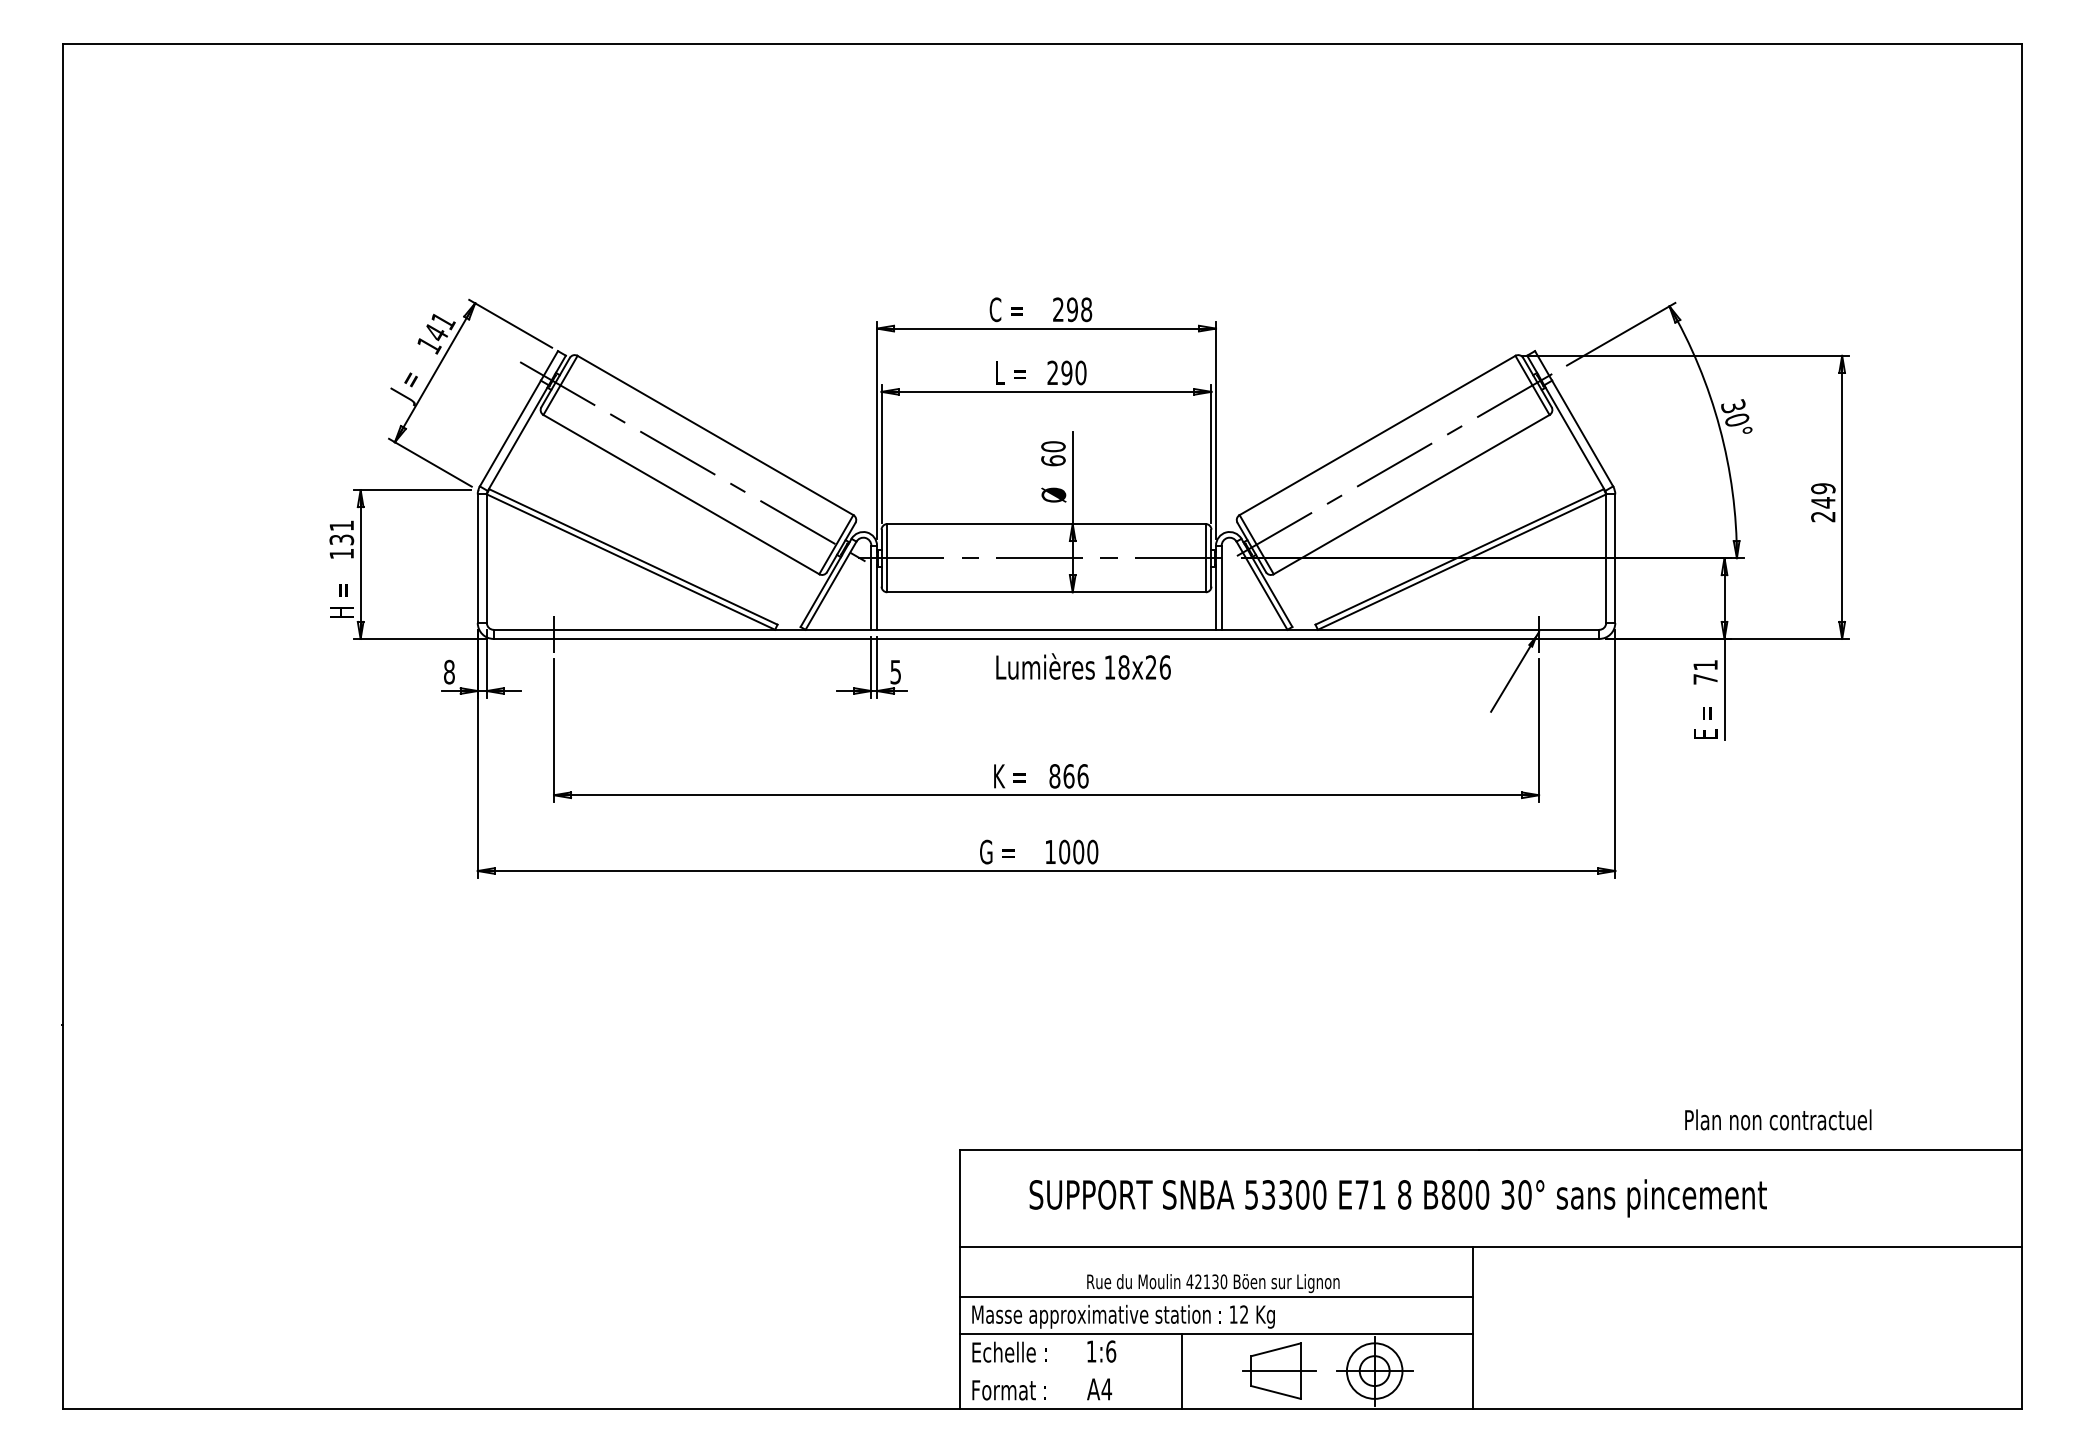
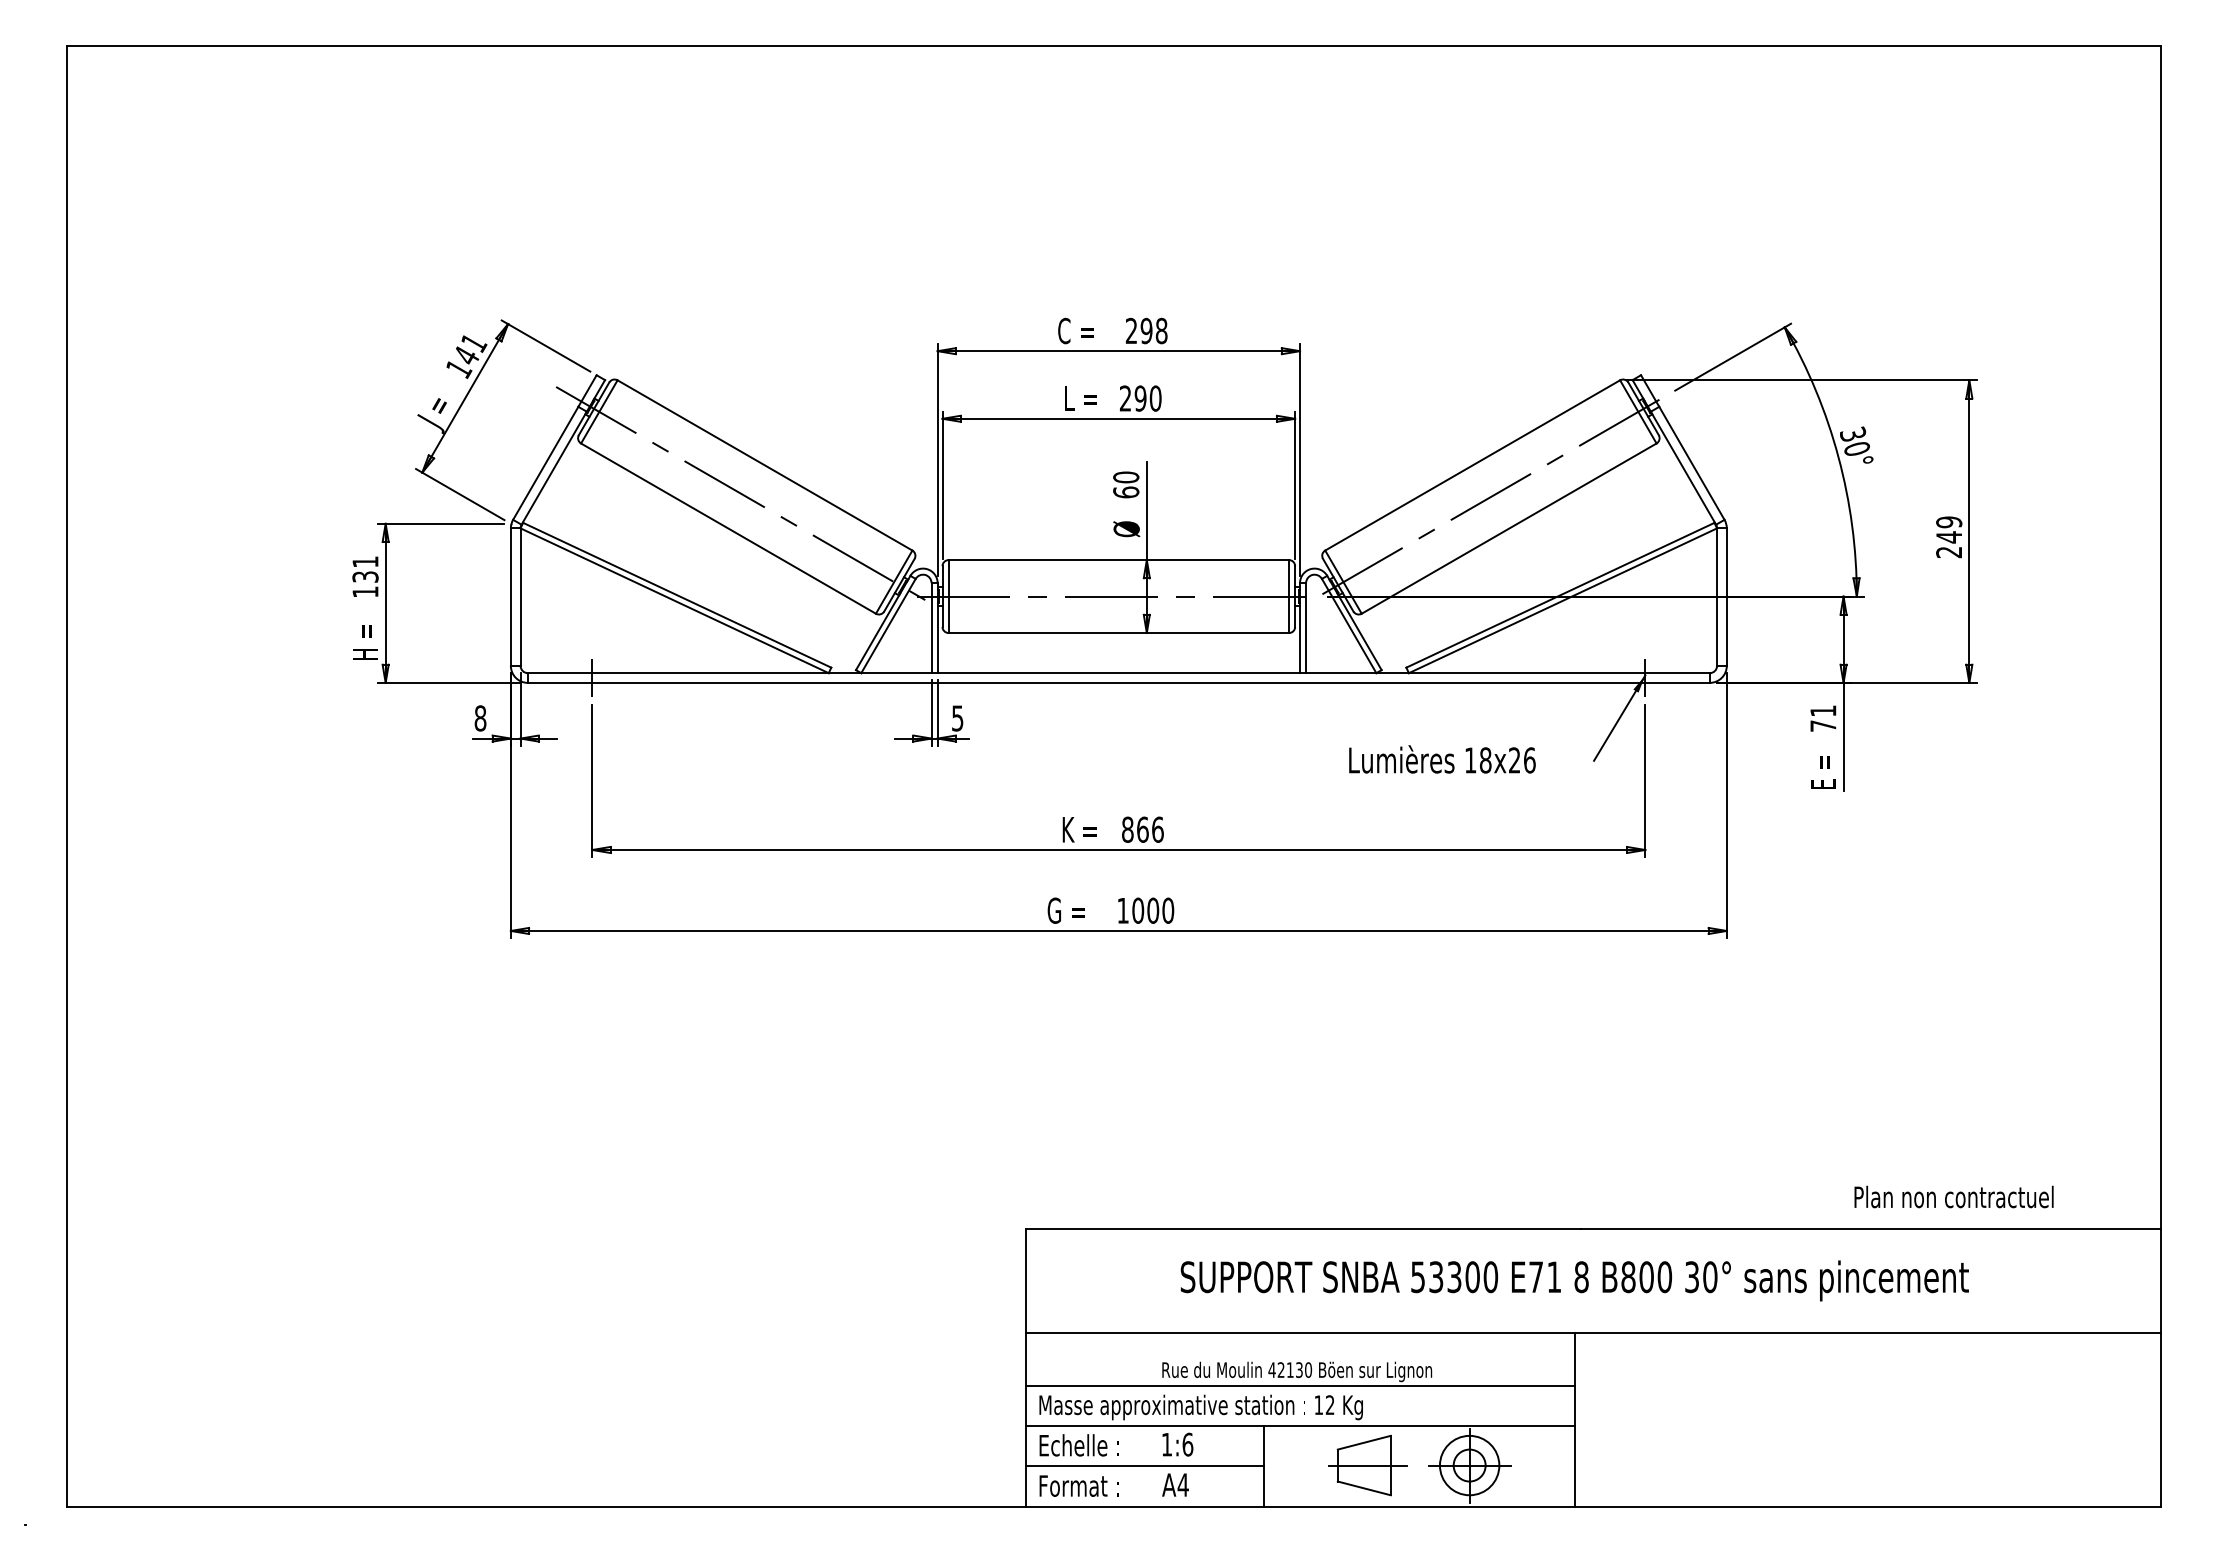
text: (1083, 666) -> (1442, 759), moved
text: (1777, 1119) -> (1953, 1196), moved
text: (1397, 1197) -> (1574, 1280), moved
line: (1070, 1371) -> (1144, 1466), added

